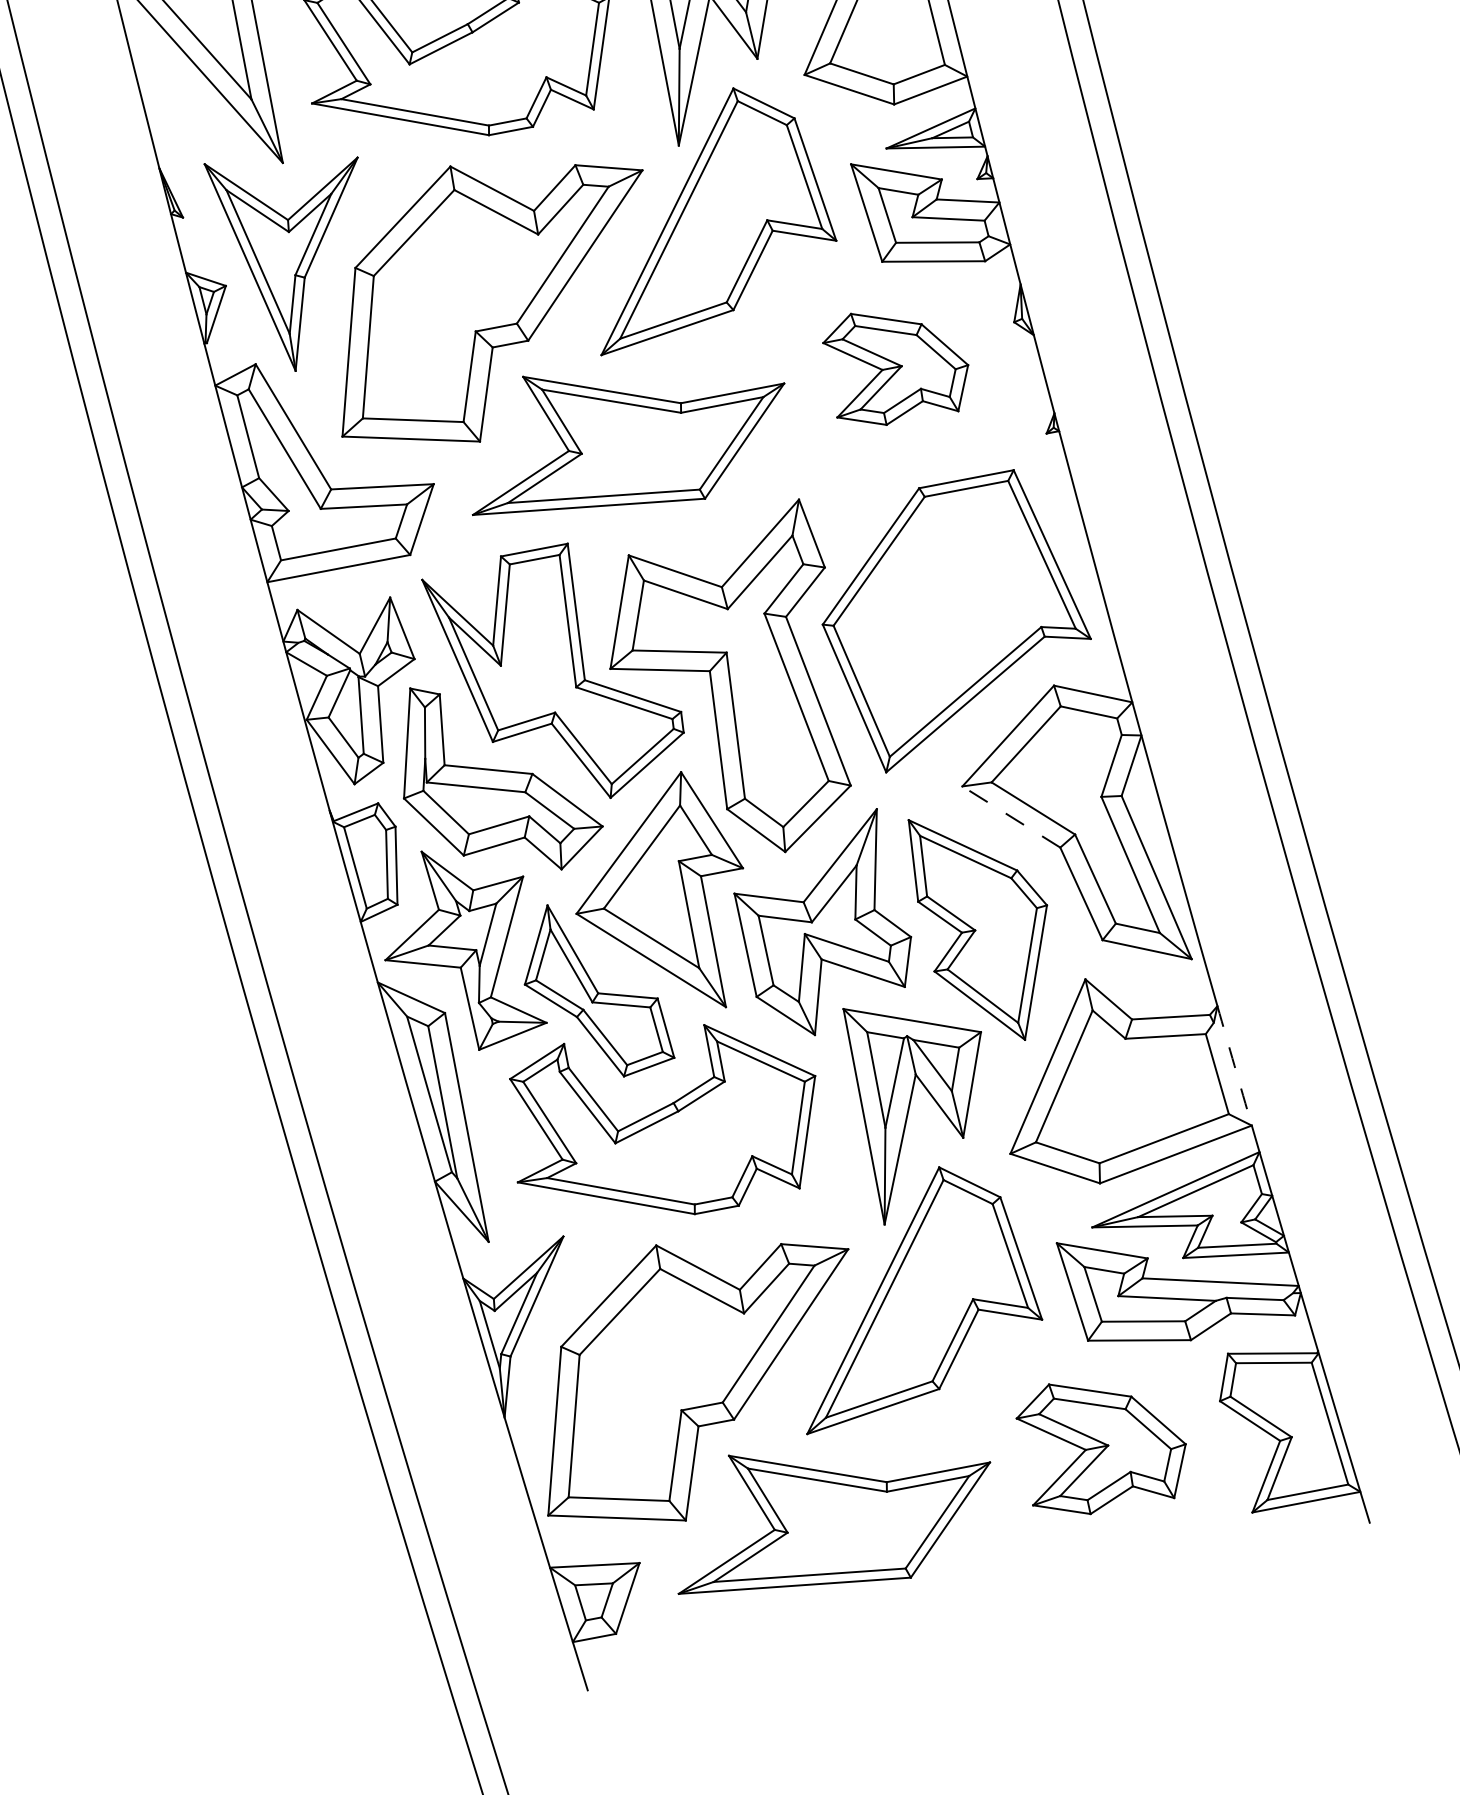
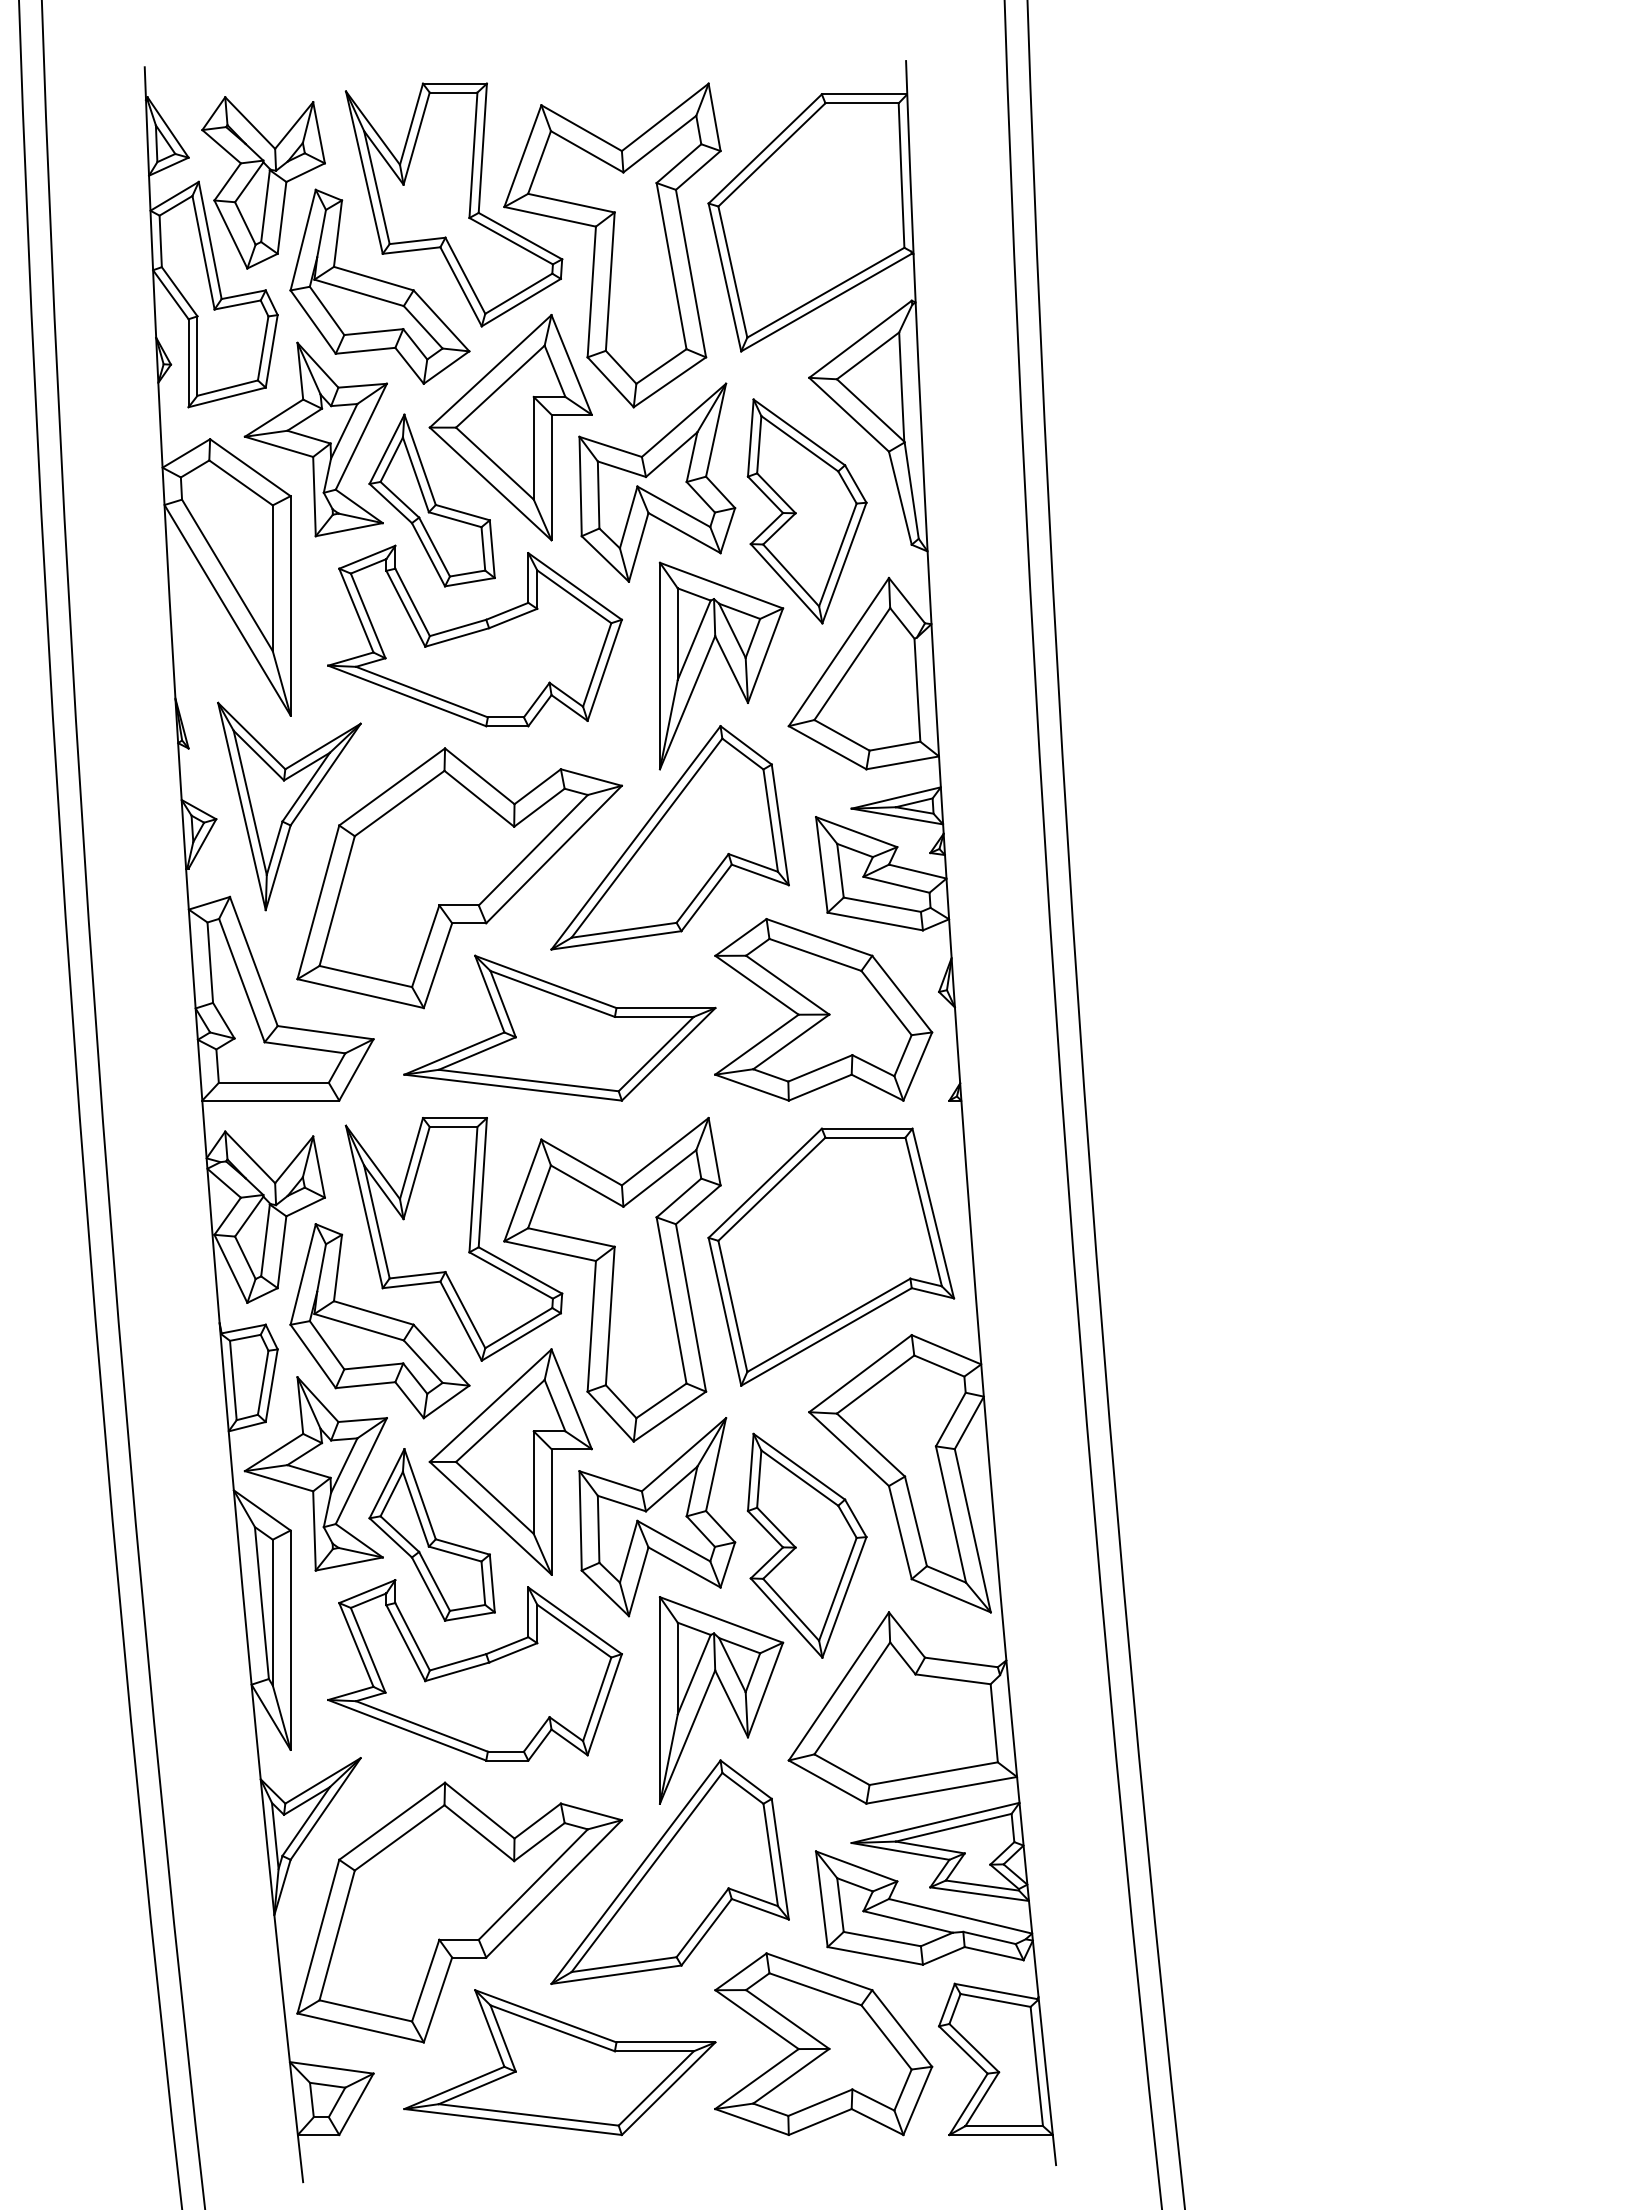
part: (897, 363) -> (823, 1009), size x1.67
line: (1010, 816) -> (848, 1448), dashed -> solid
arc: (1234, 1065) -> (1011, 1718), dashed -> solid
part: (1103, 1443) -> (823, 2044), size x1.43

